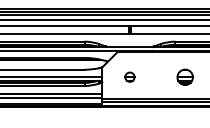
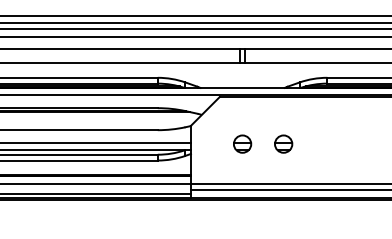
part: (151, 76) -> (282, 142), added
part: (184, 76) -> (344, 142), removed

